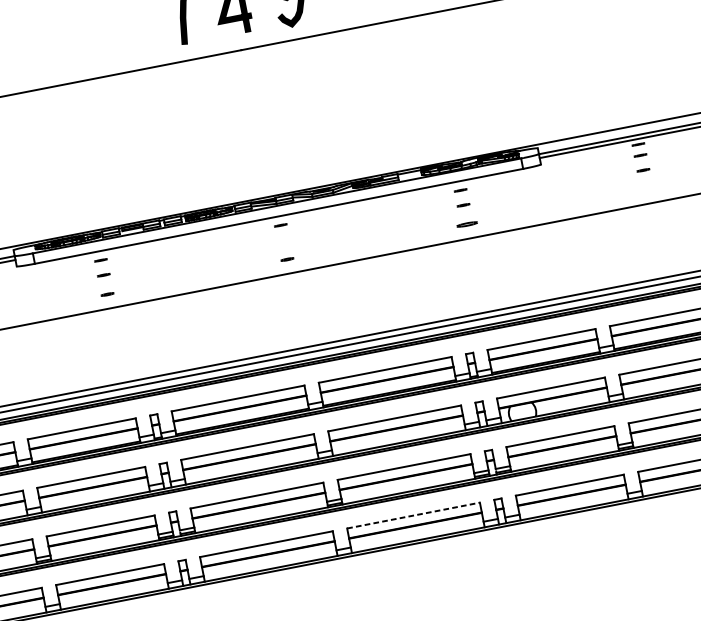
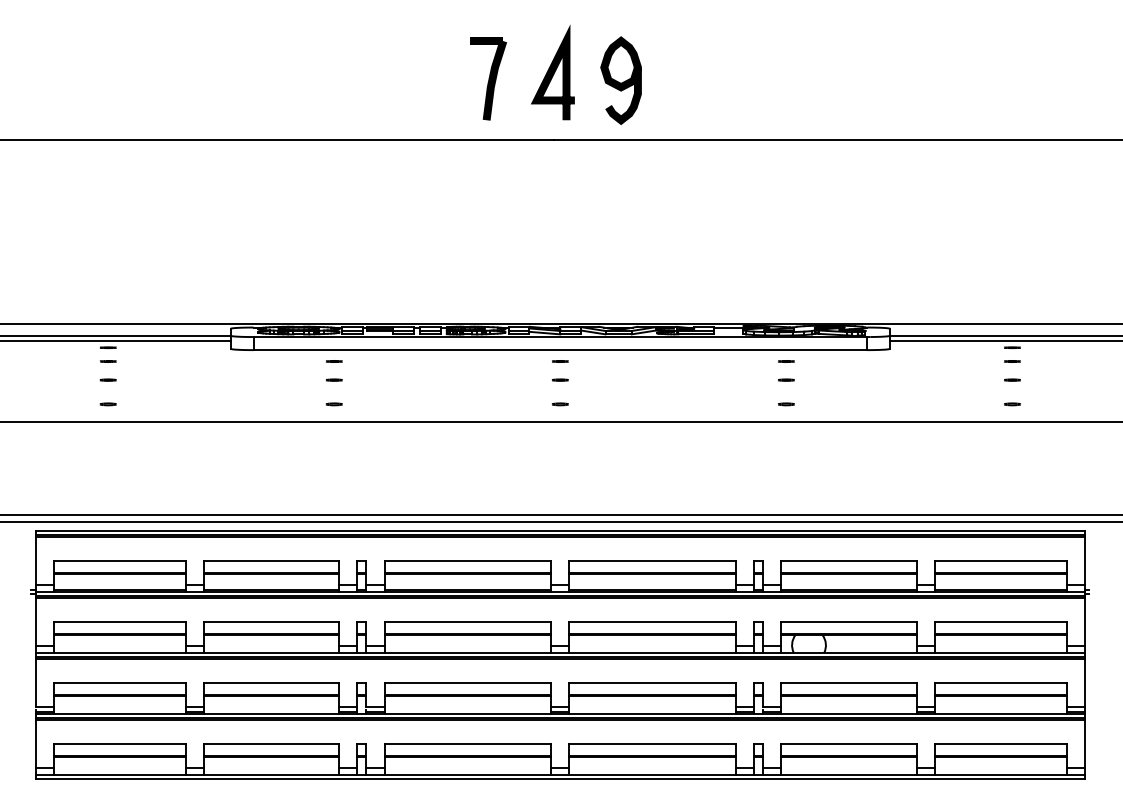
part: (647, 189) -> (1012, 404), added
part: (467, 224) -> (786, 404), size x0.62
line: (283, 239) -> (560, 379), added
line: (414, 515) -> (653, 744), dashed -> solid

